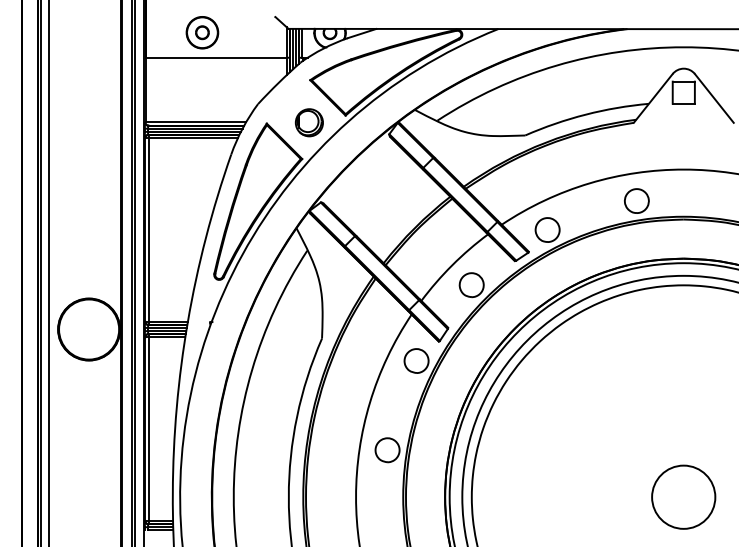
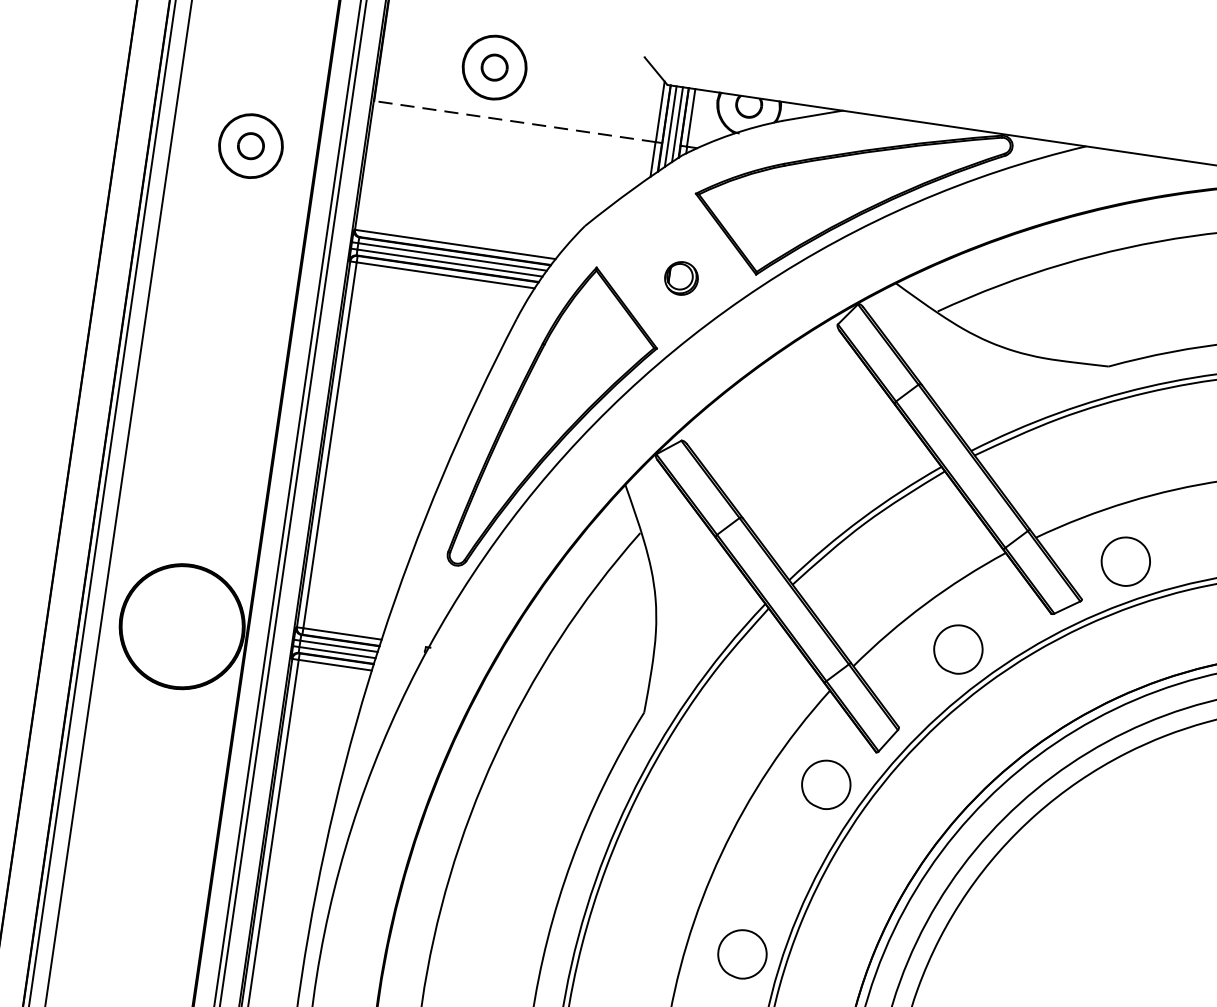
line: (216, 57) -> (515, 121), solid -> dashed
part: (88, 88) -> (251, 145), added
part: (308, 122) -> (680, 277), size x0.6

